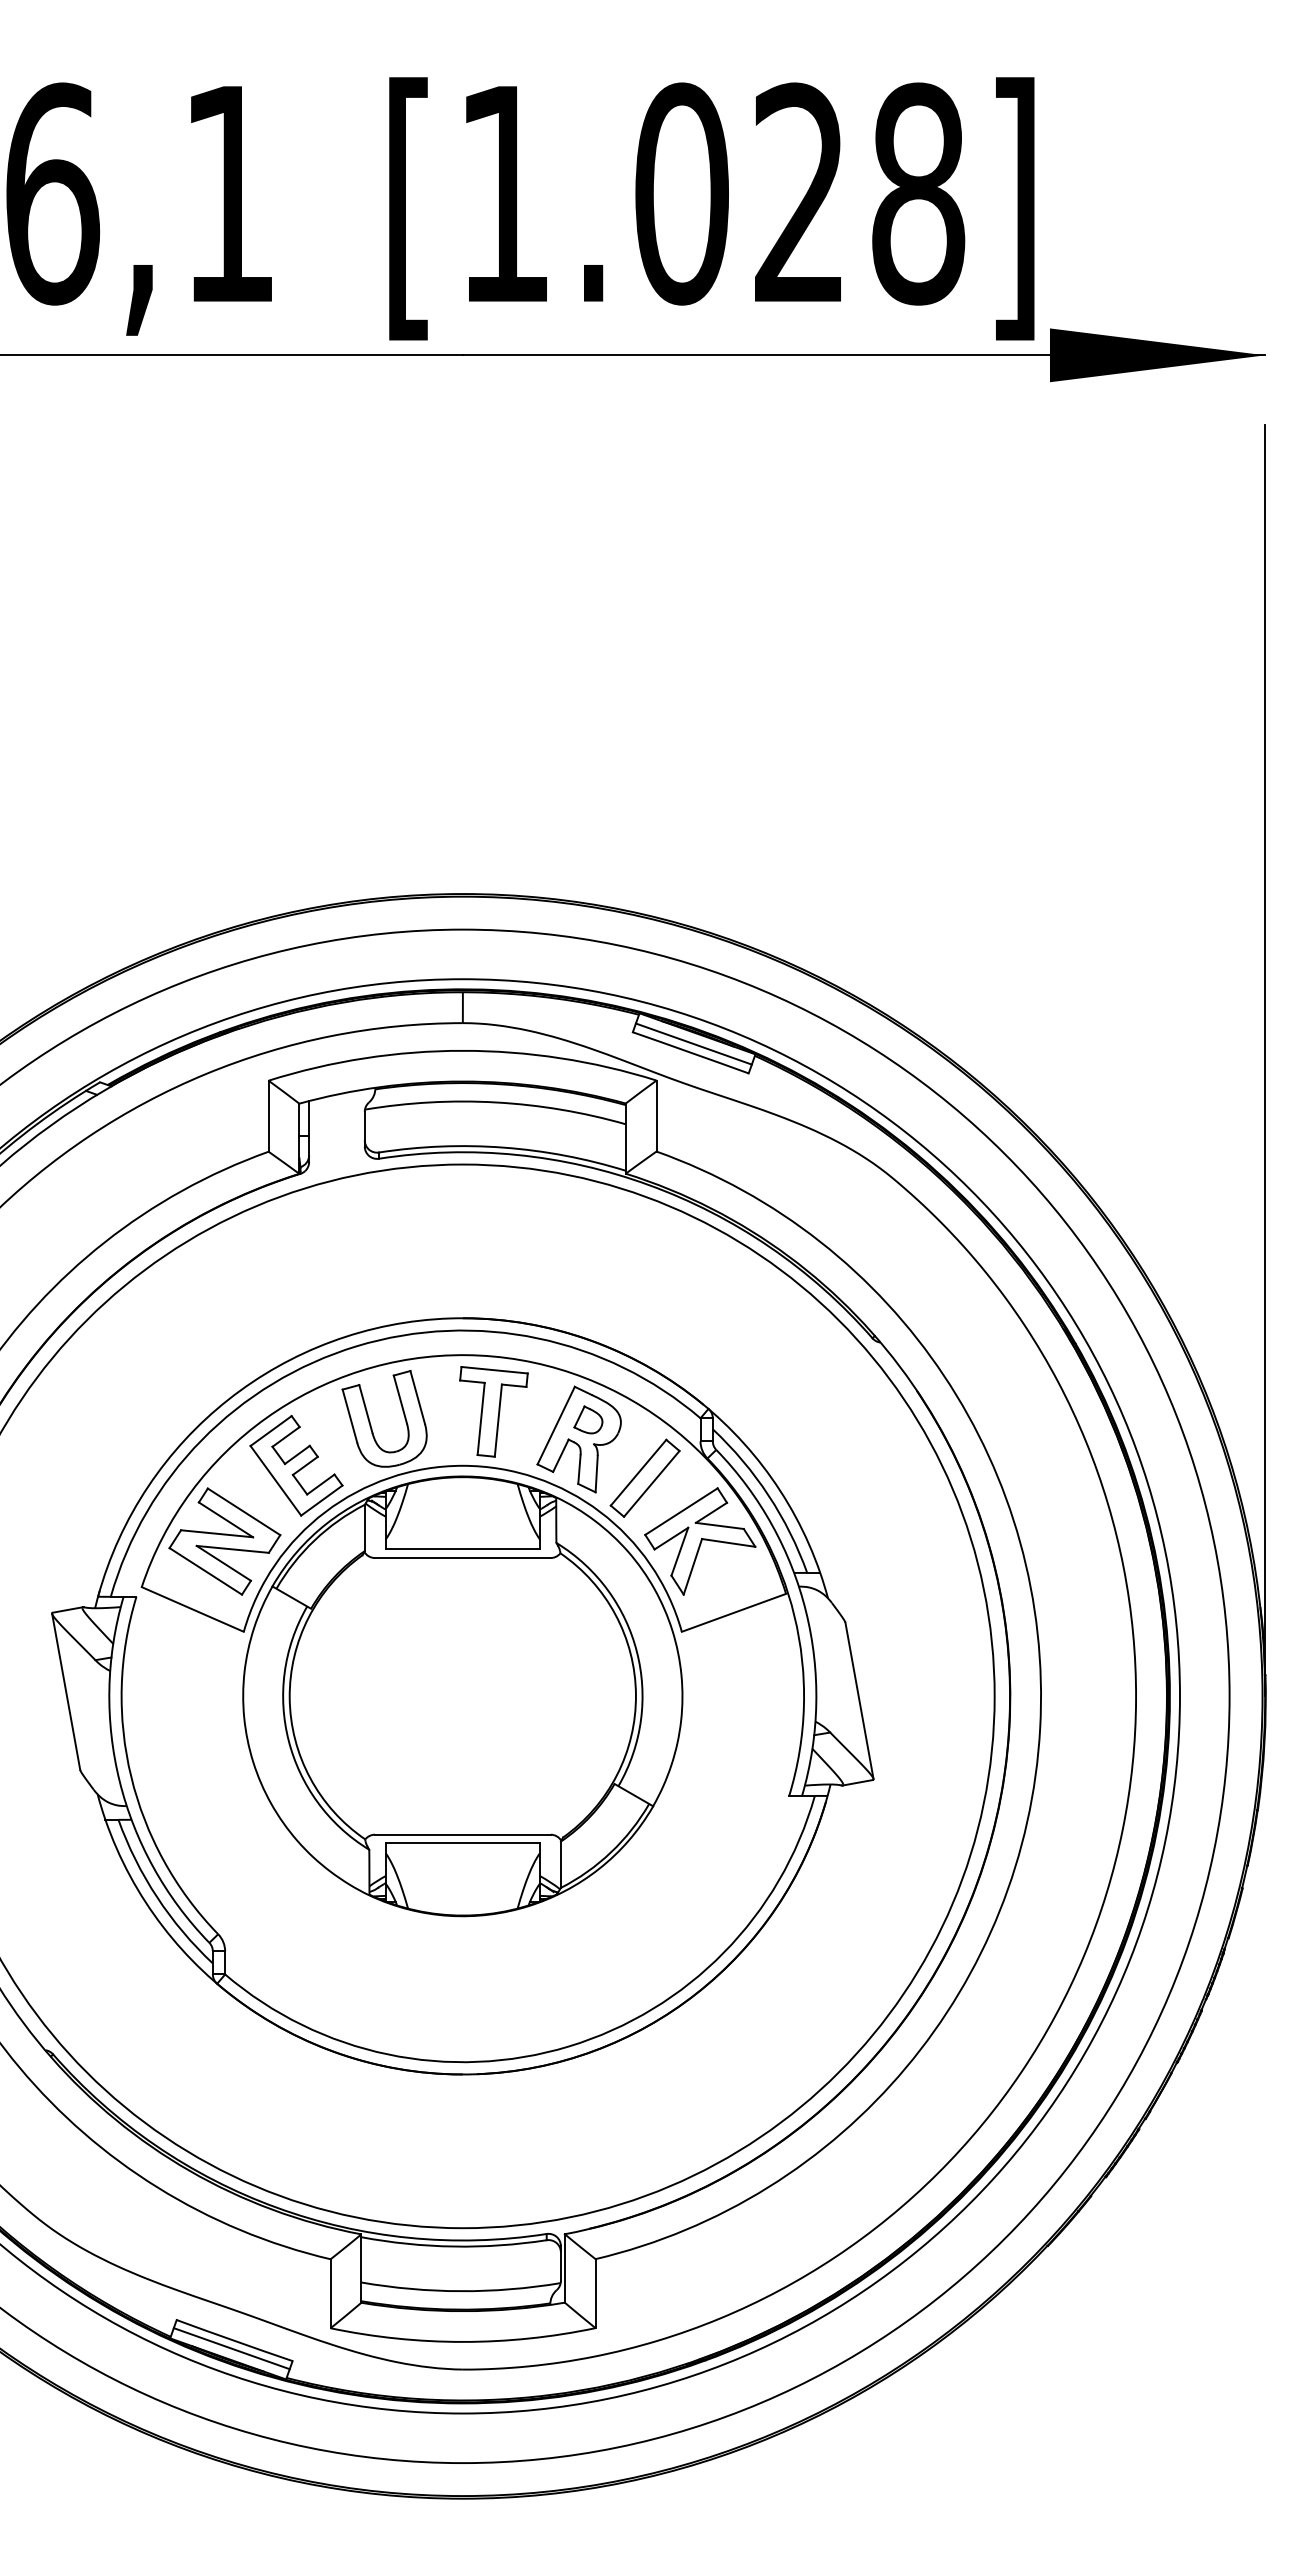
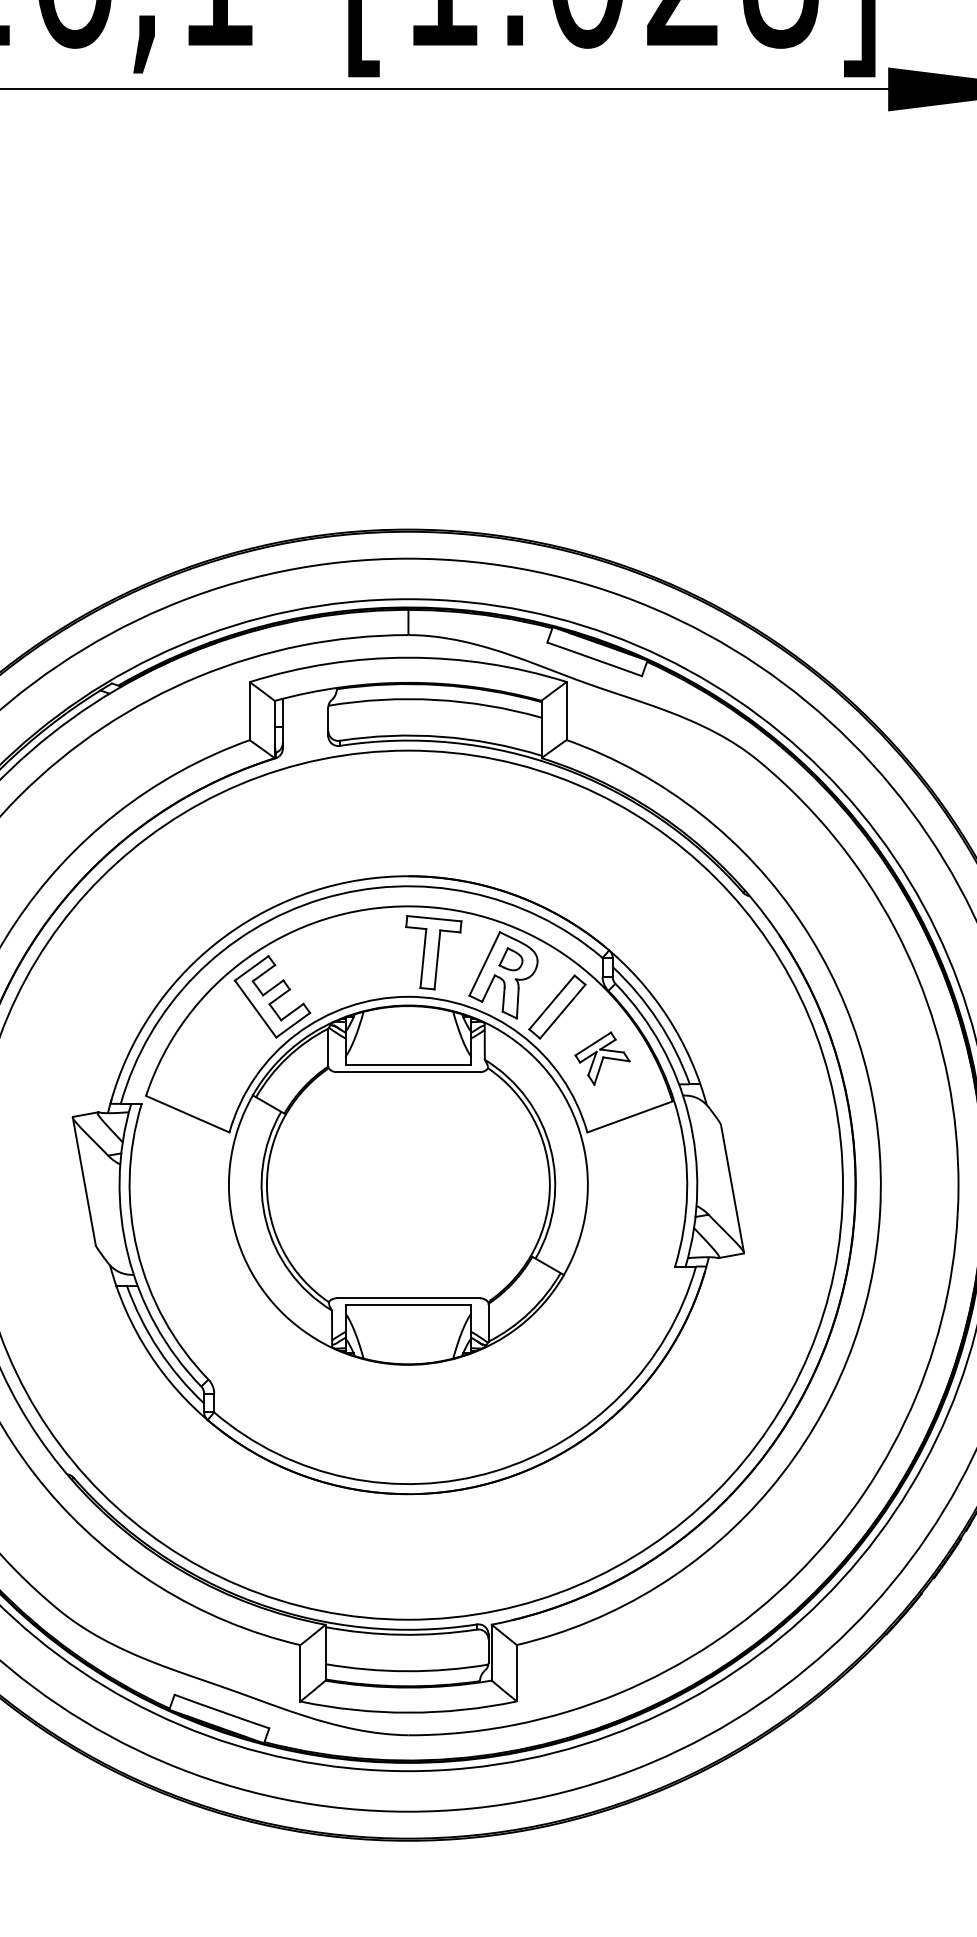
line: (693, 1043) -> (596, 651), removed
part: (370, 1421) -> (332, 960), removed
part: (224, 1541) -> (213, 1058), removed
part: (700, 1541) -> (602, 1058), size x0.6
line: (231, 2348) -> (219, 1718), removed

